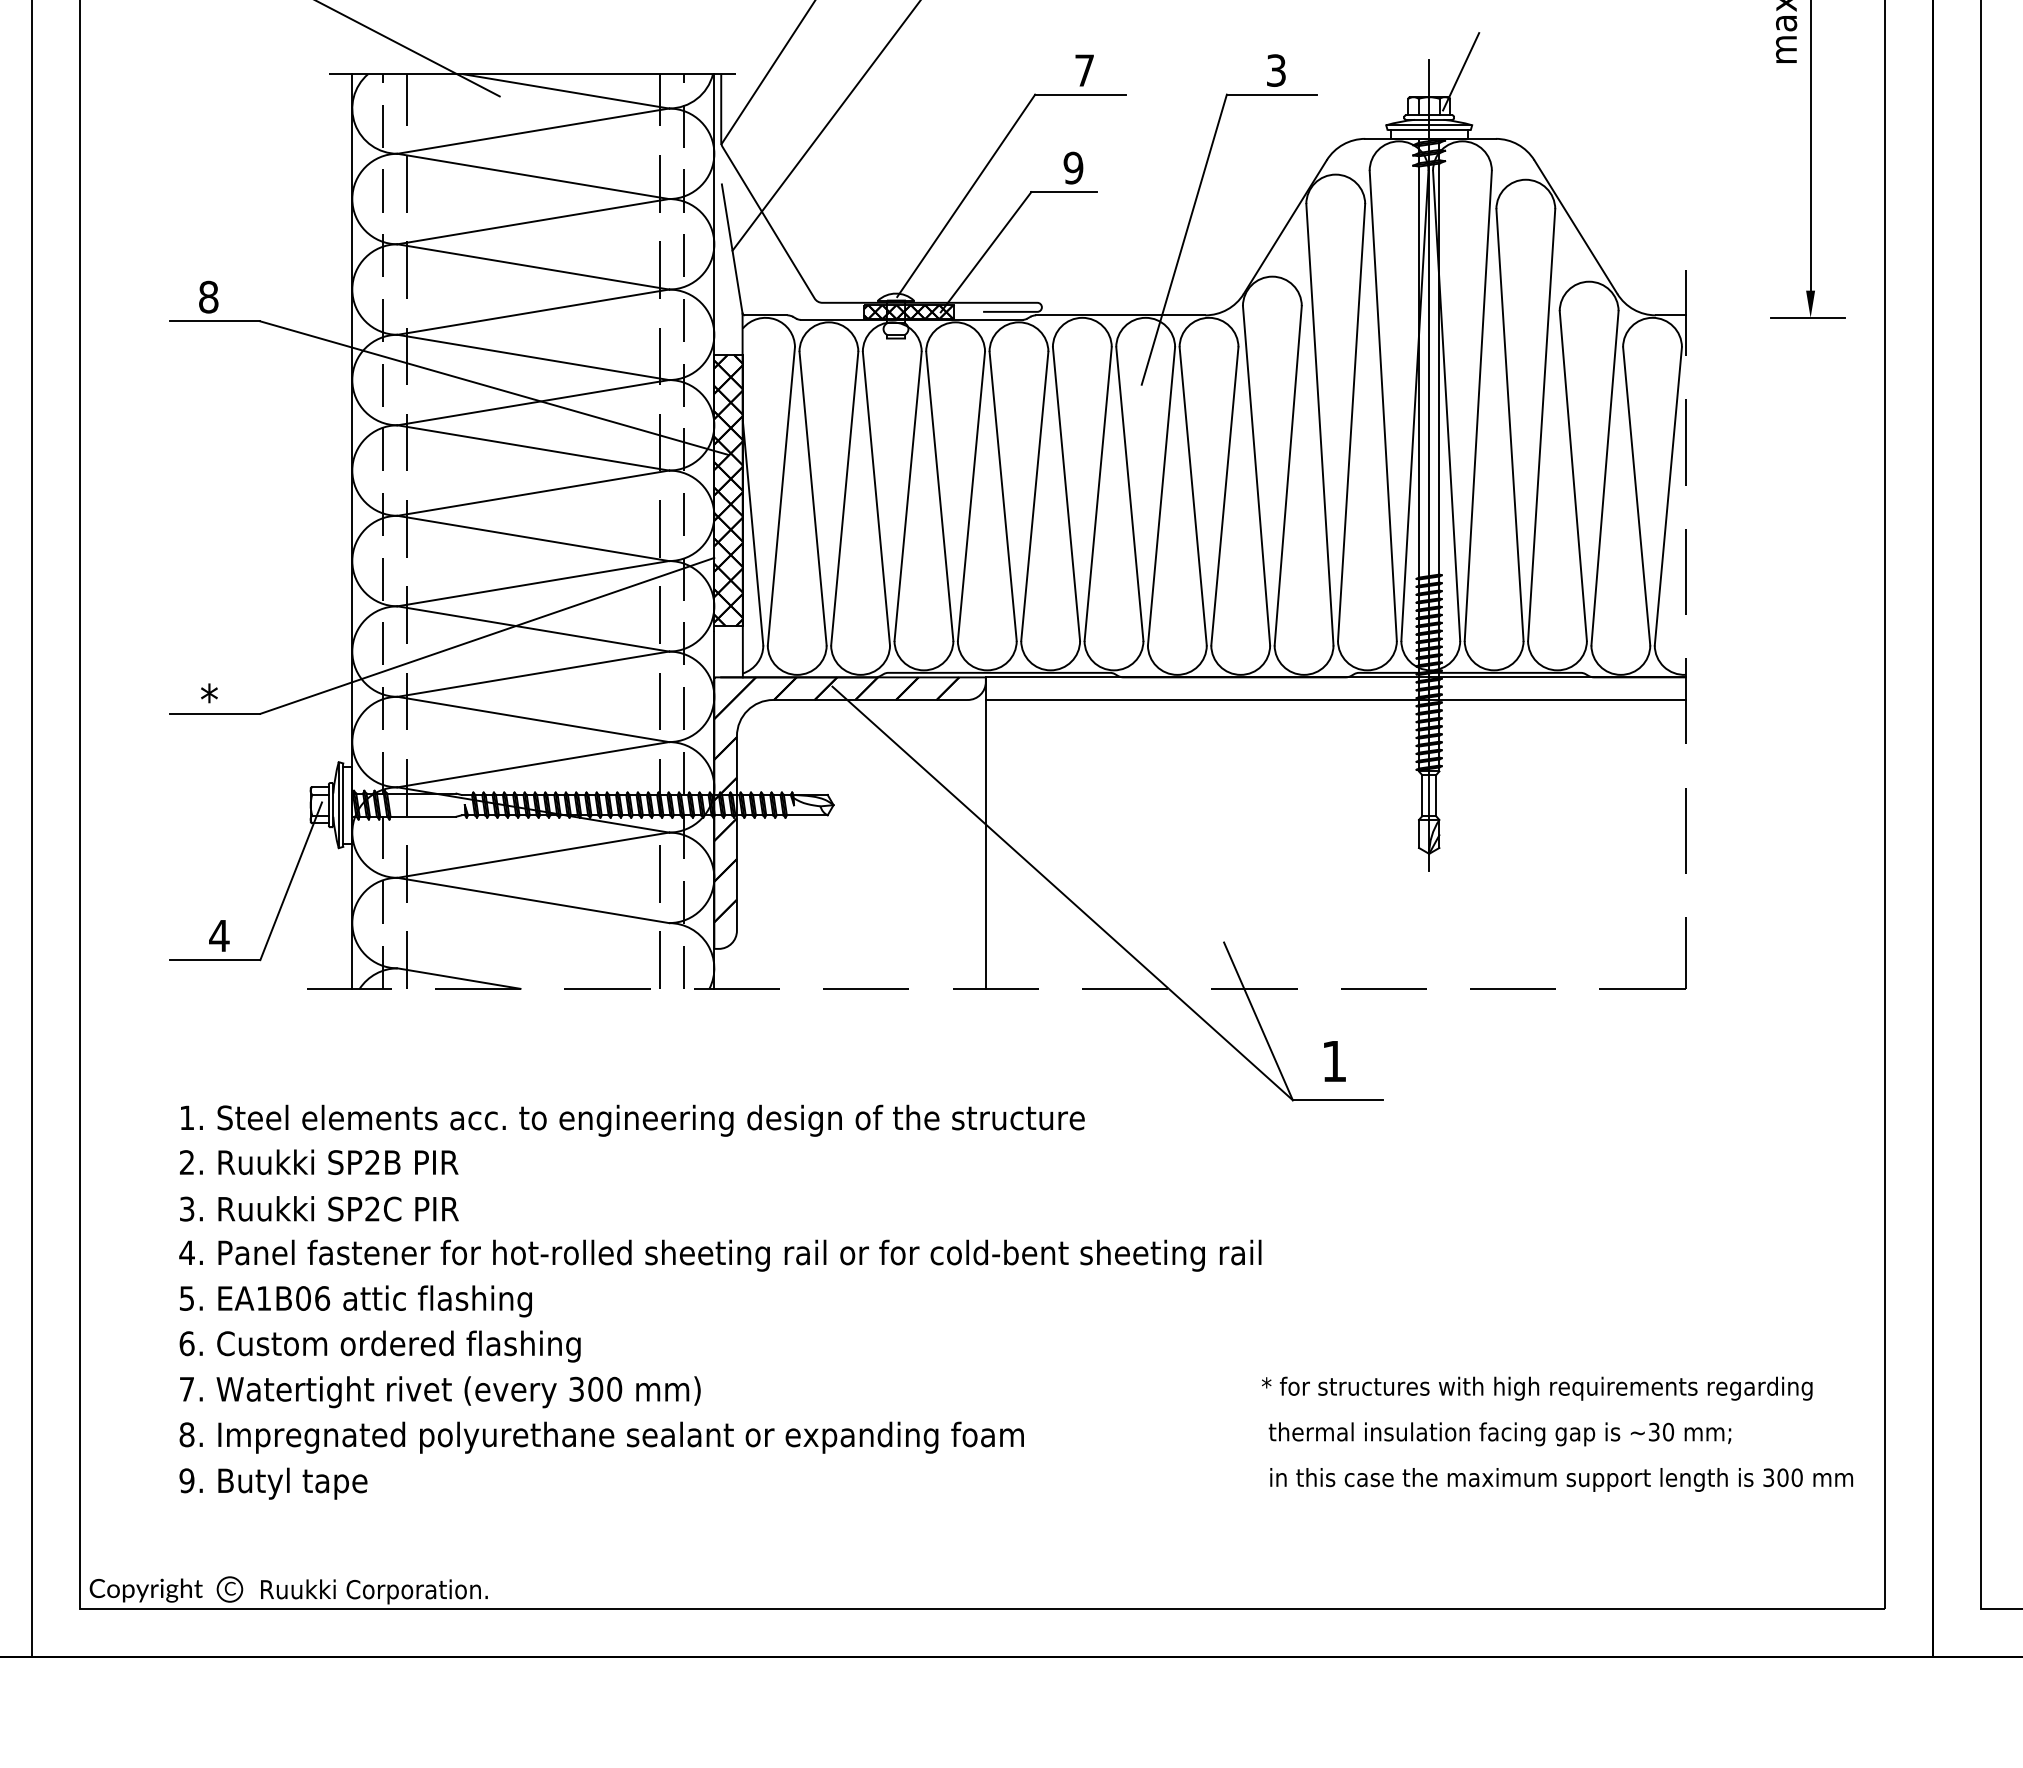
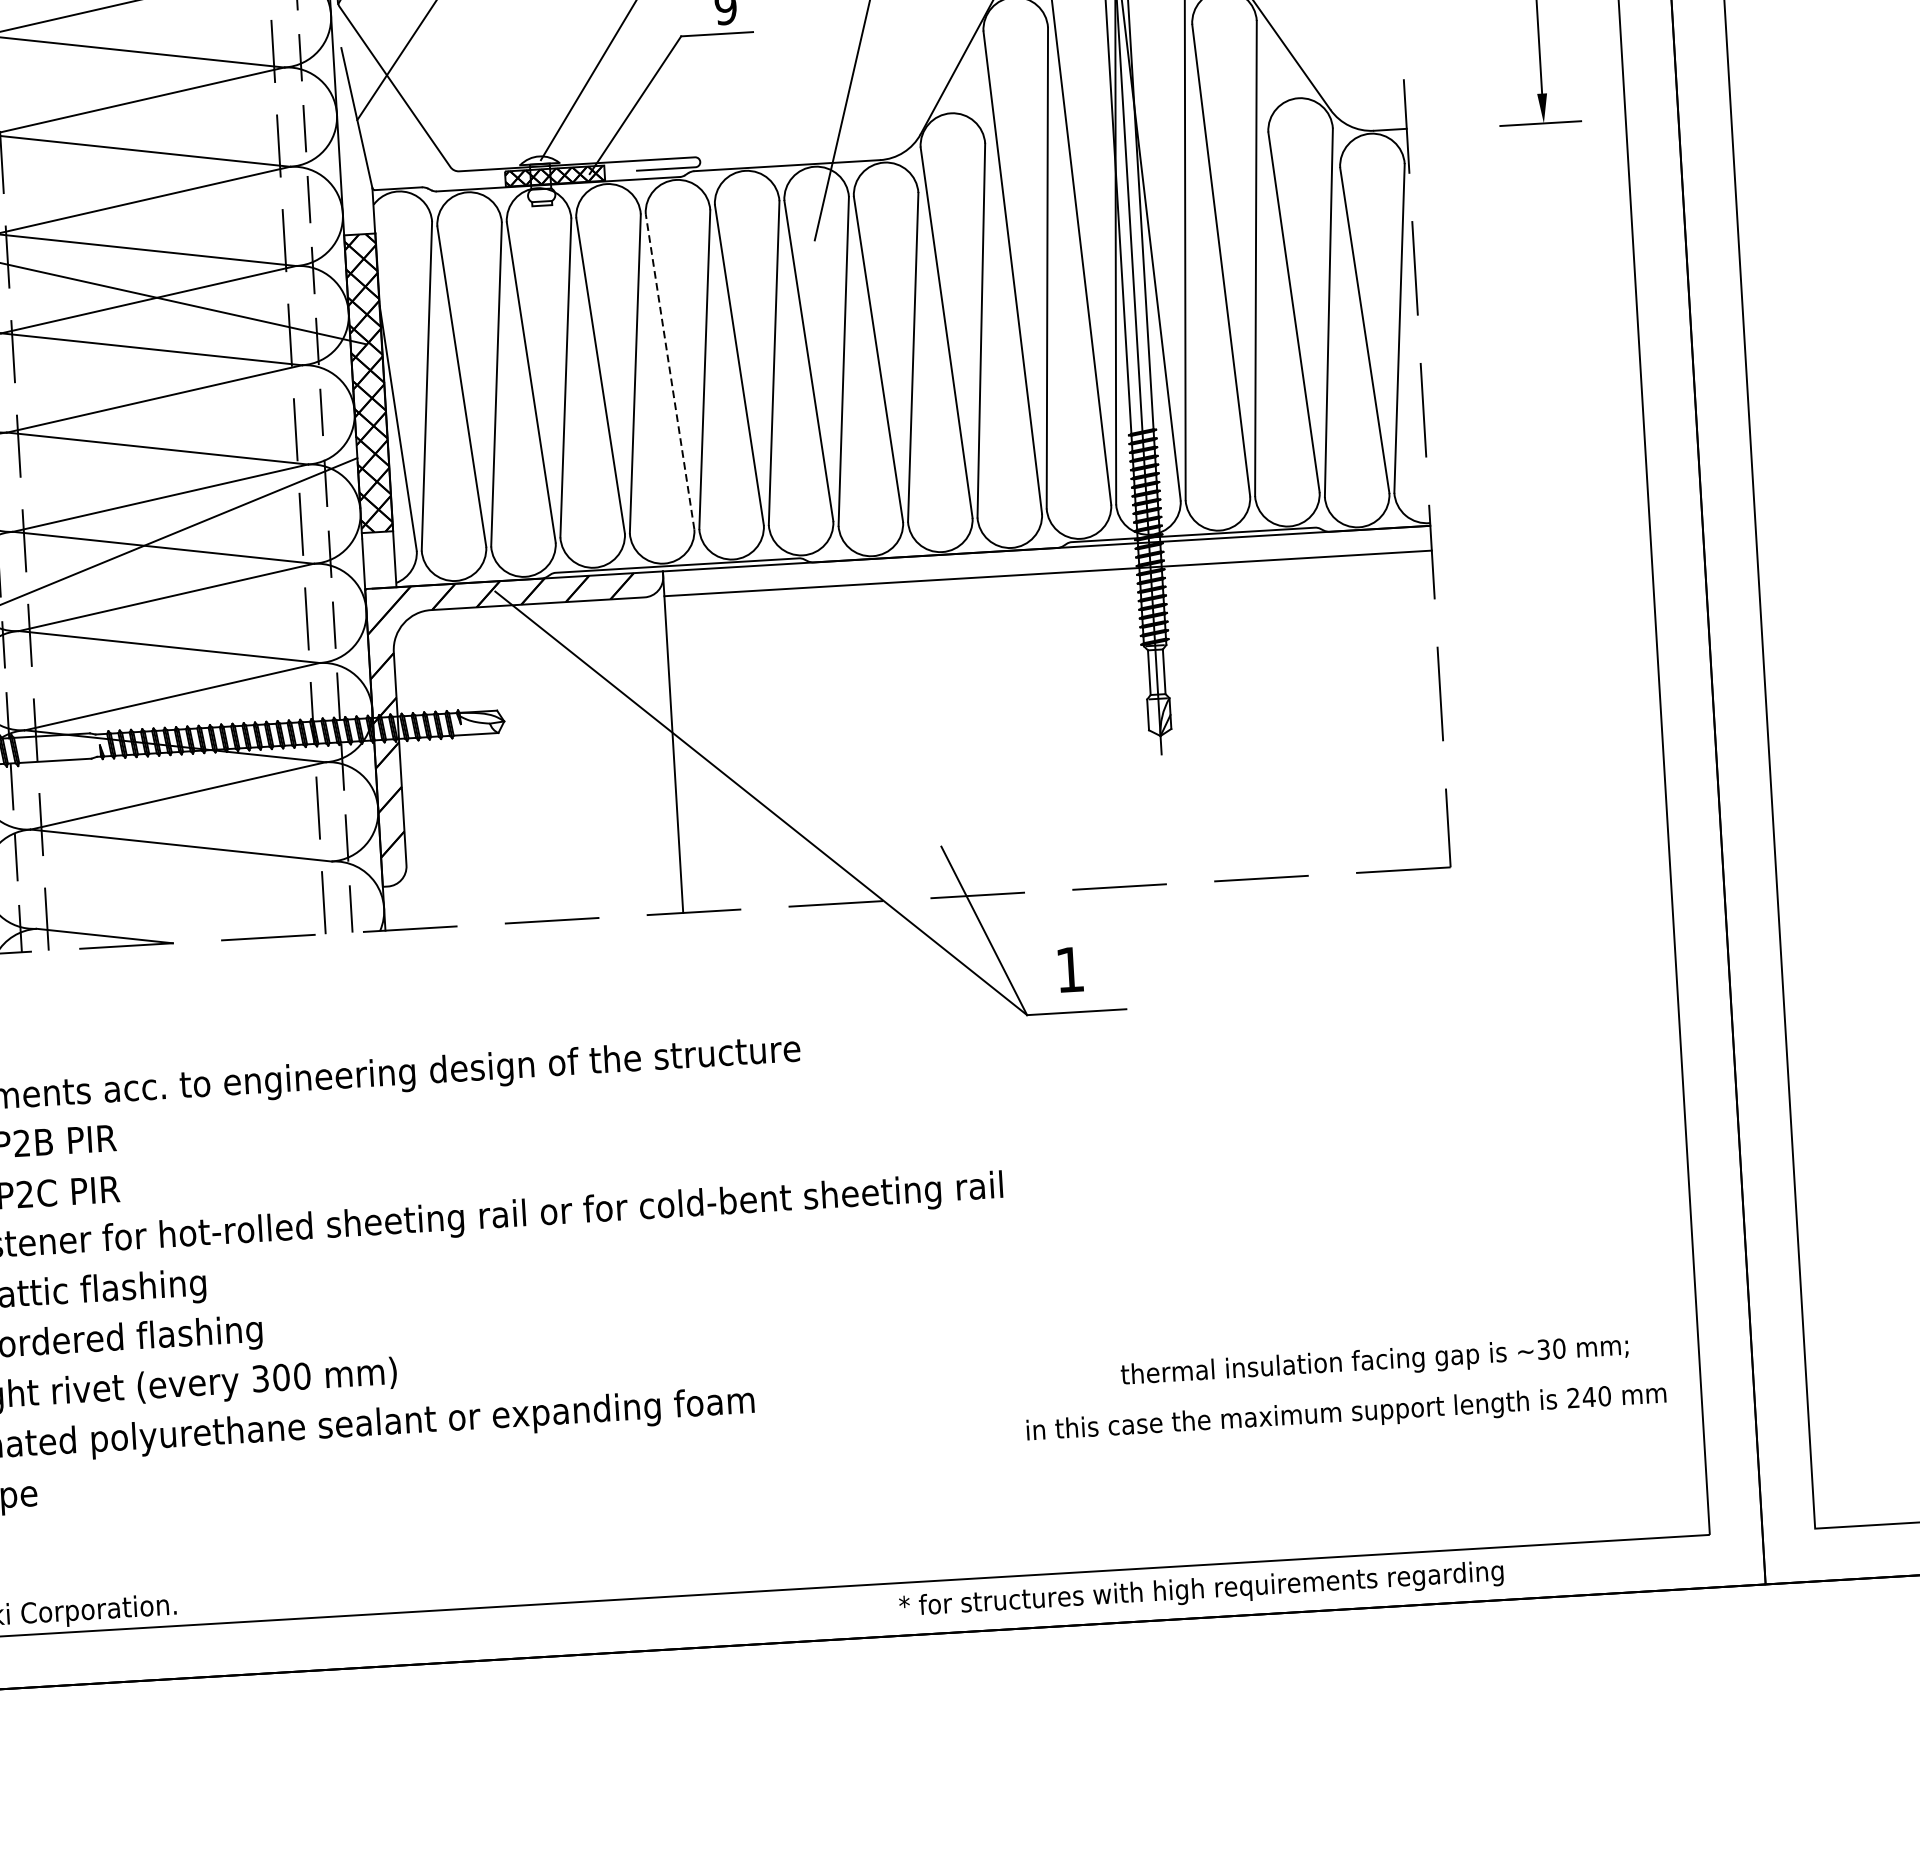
line: (1003, 495) -> (670, 370), solid -> dashed
text: (1537, 1388) -> (1201, 1590), moved
text: (1499, 1434) -> (1374, 1362), moved
text: (1775, 1477) -> (1580, 1397), 300 -> 240

